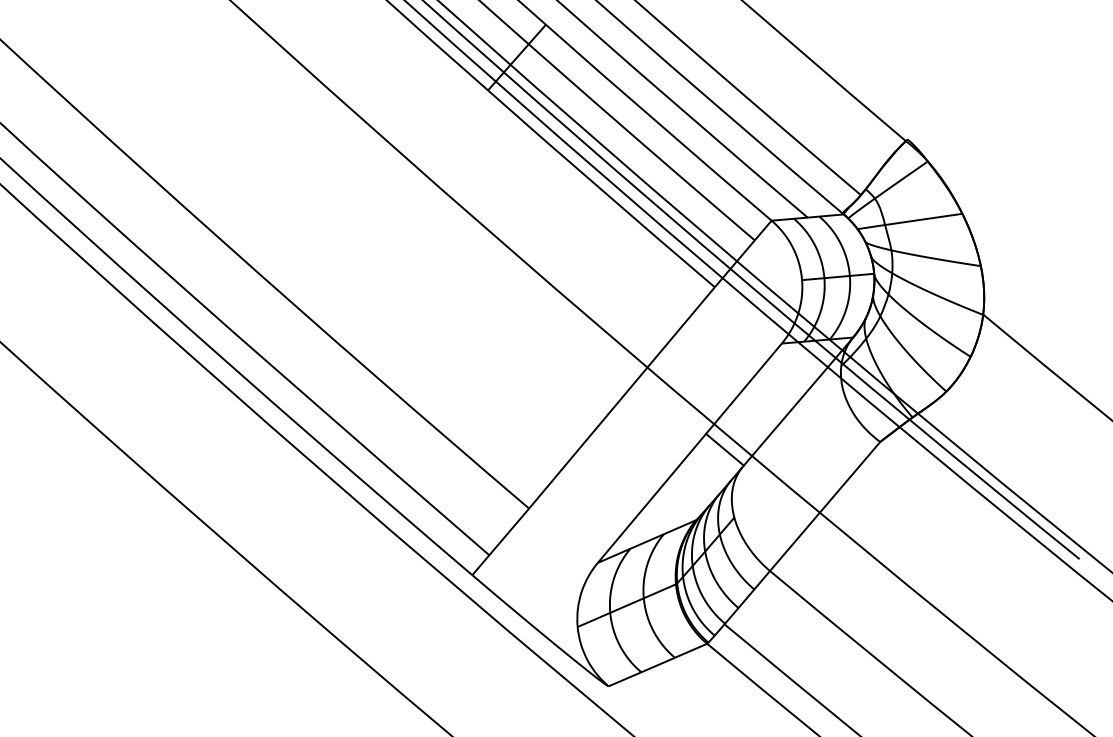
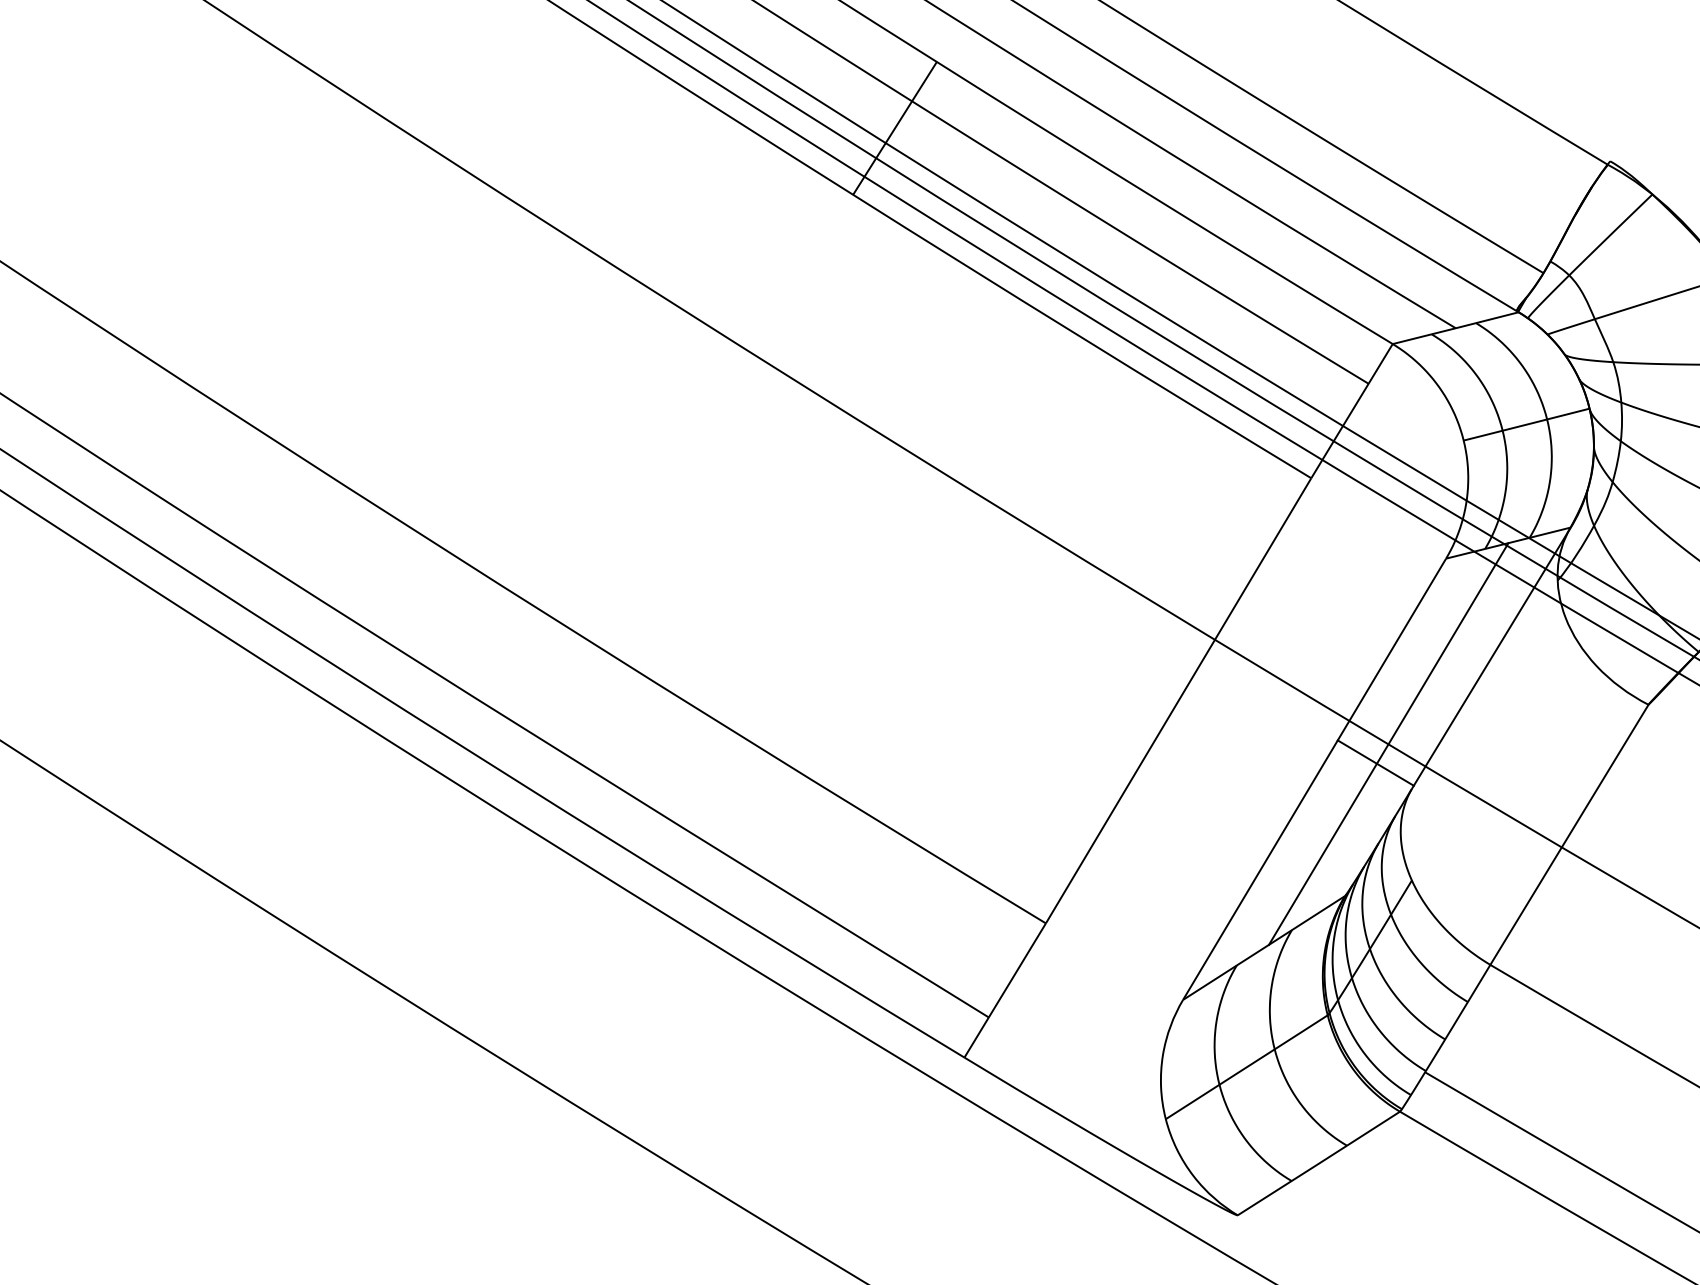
line: (733, 440) -> (1388, 744), added

